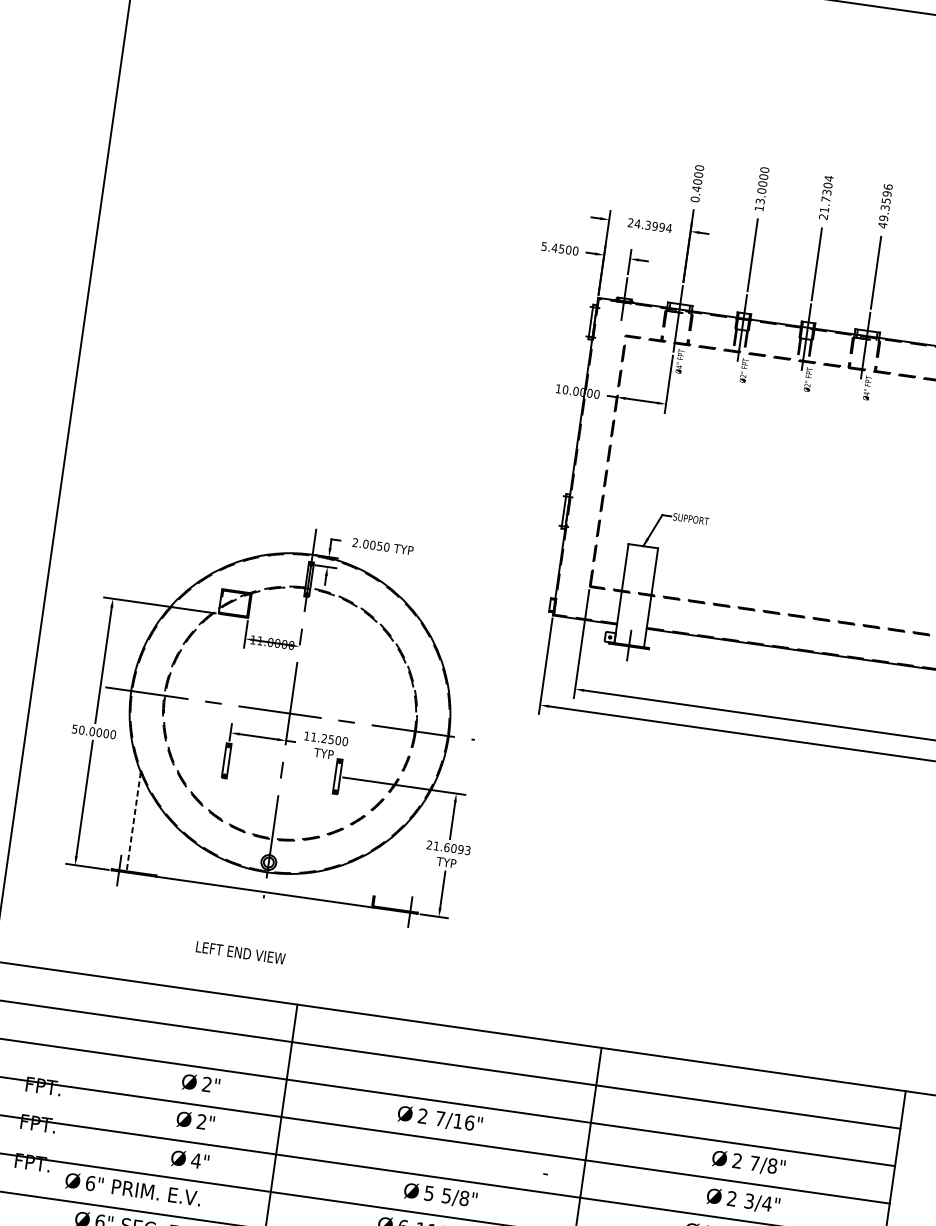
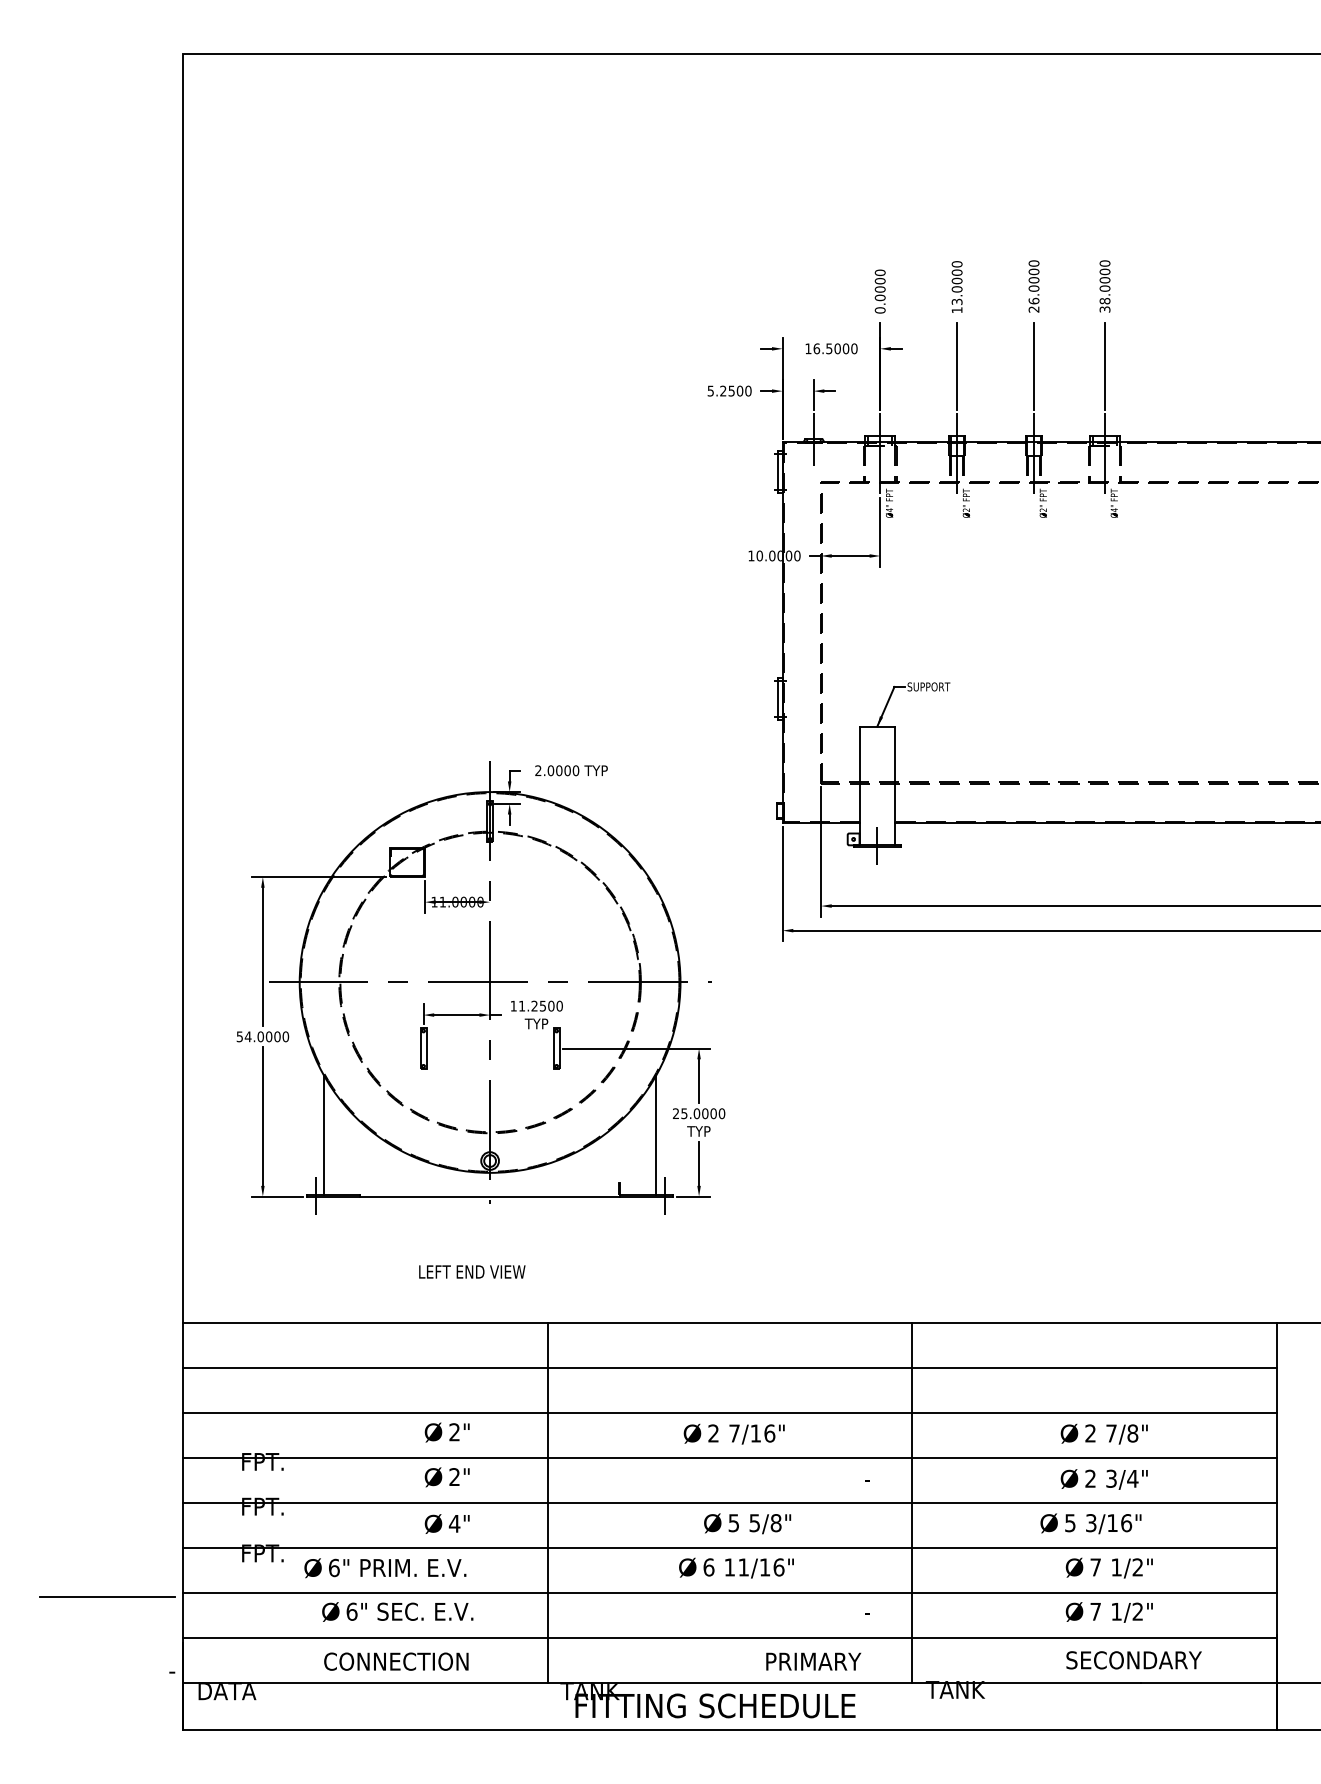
text: (696, 188) -> (879, 297), 0.4000 -> 0.0000
text: (826, 194) -> (1033, 282), 21.7304 -> 26.0000
text: (885, 206) -> (1104, 286), 49.3596 -> 38.0000
text: (650, 225) -> (831, 348), 24.3994 -> 16.5000
text: (554, 247) -> (722, 390), 5.4500 -> 5.2500
text: (379, 546) -> (567, 770), 2.0050 -> 2.0000
text: (81, 729) -> (247, 1036), 50.0000 -> 54.0000
line: (133, 822) -> (324, 1136), dashed -> solid
text: (452, 848) -> (703, 1113), 21.6093 -> 25.0000
line: (409, 860) -> (655, 1135), added

